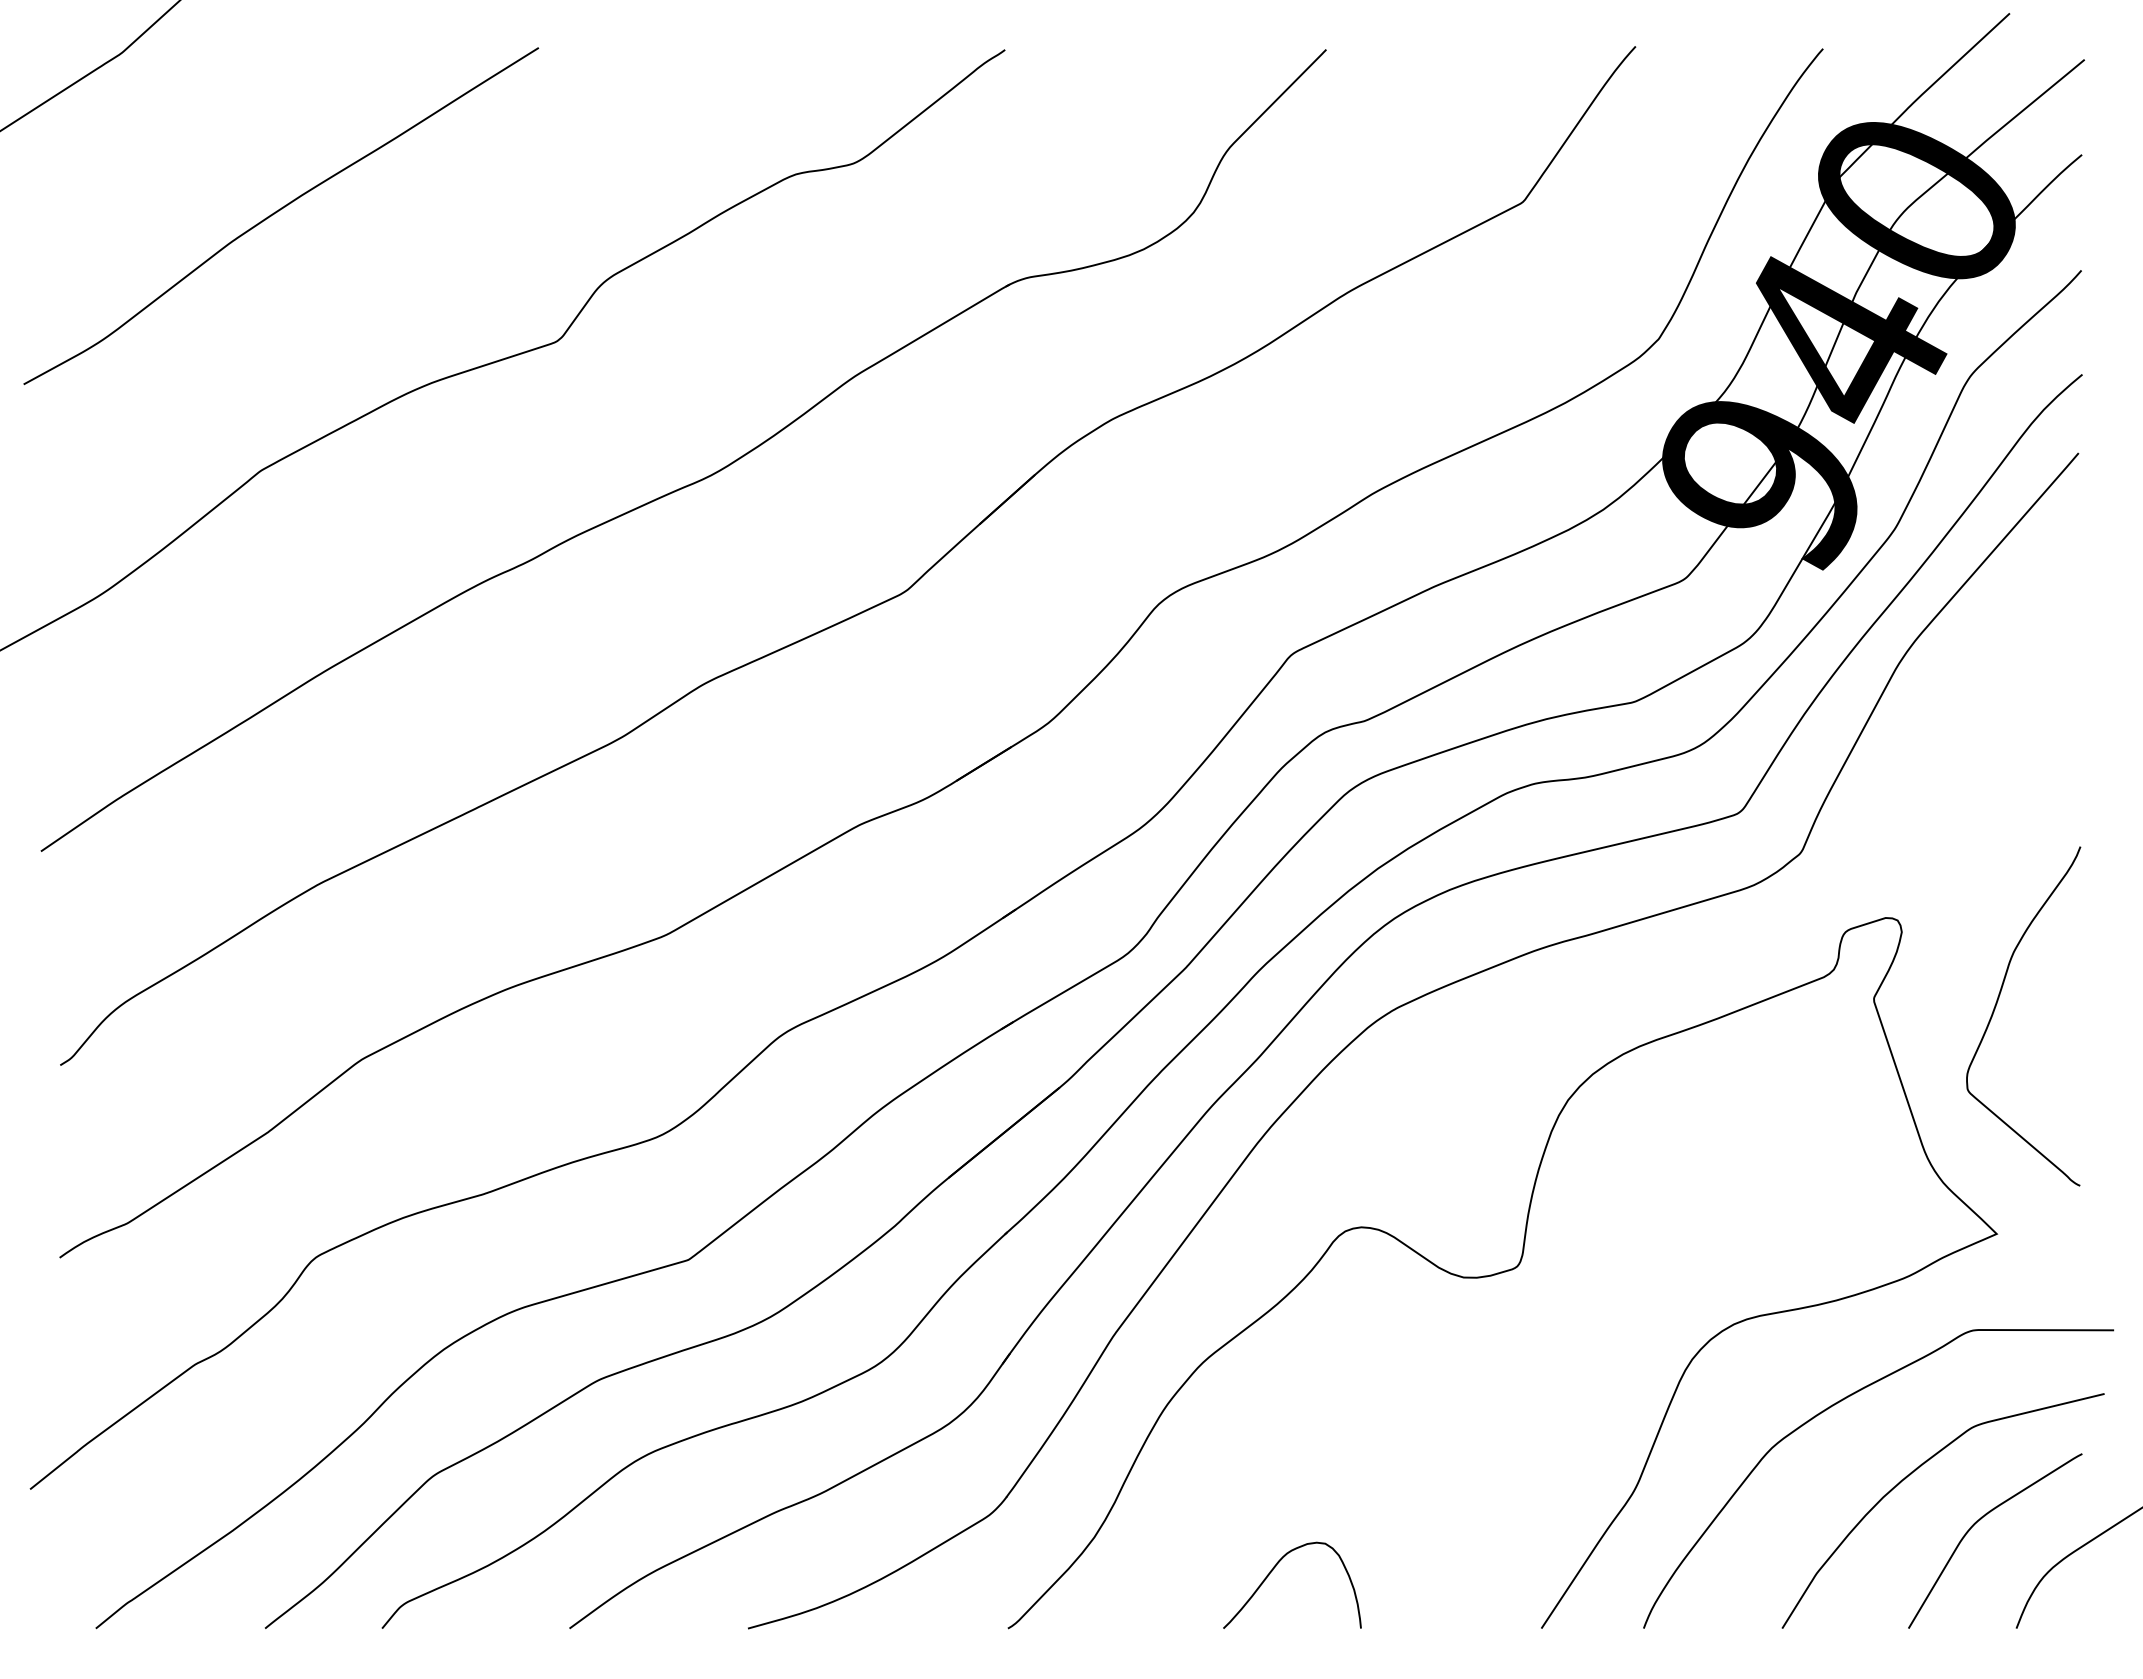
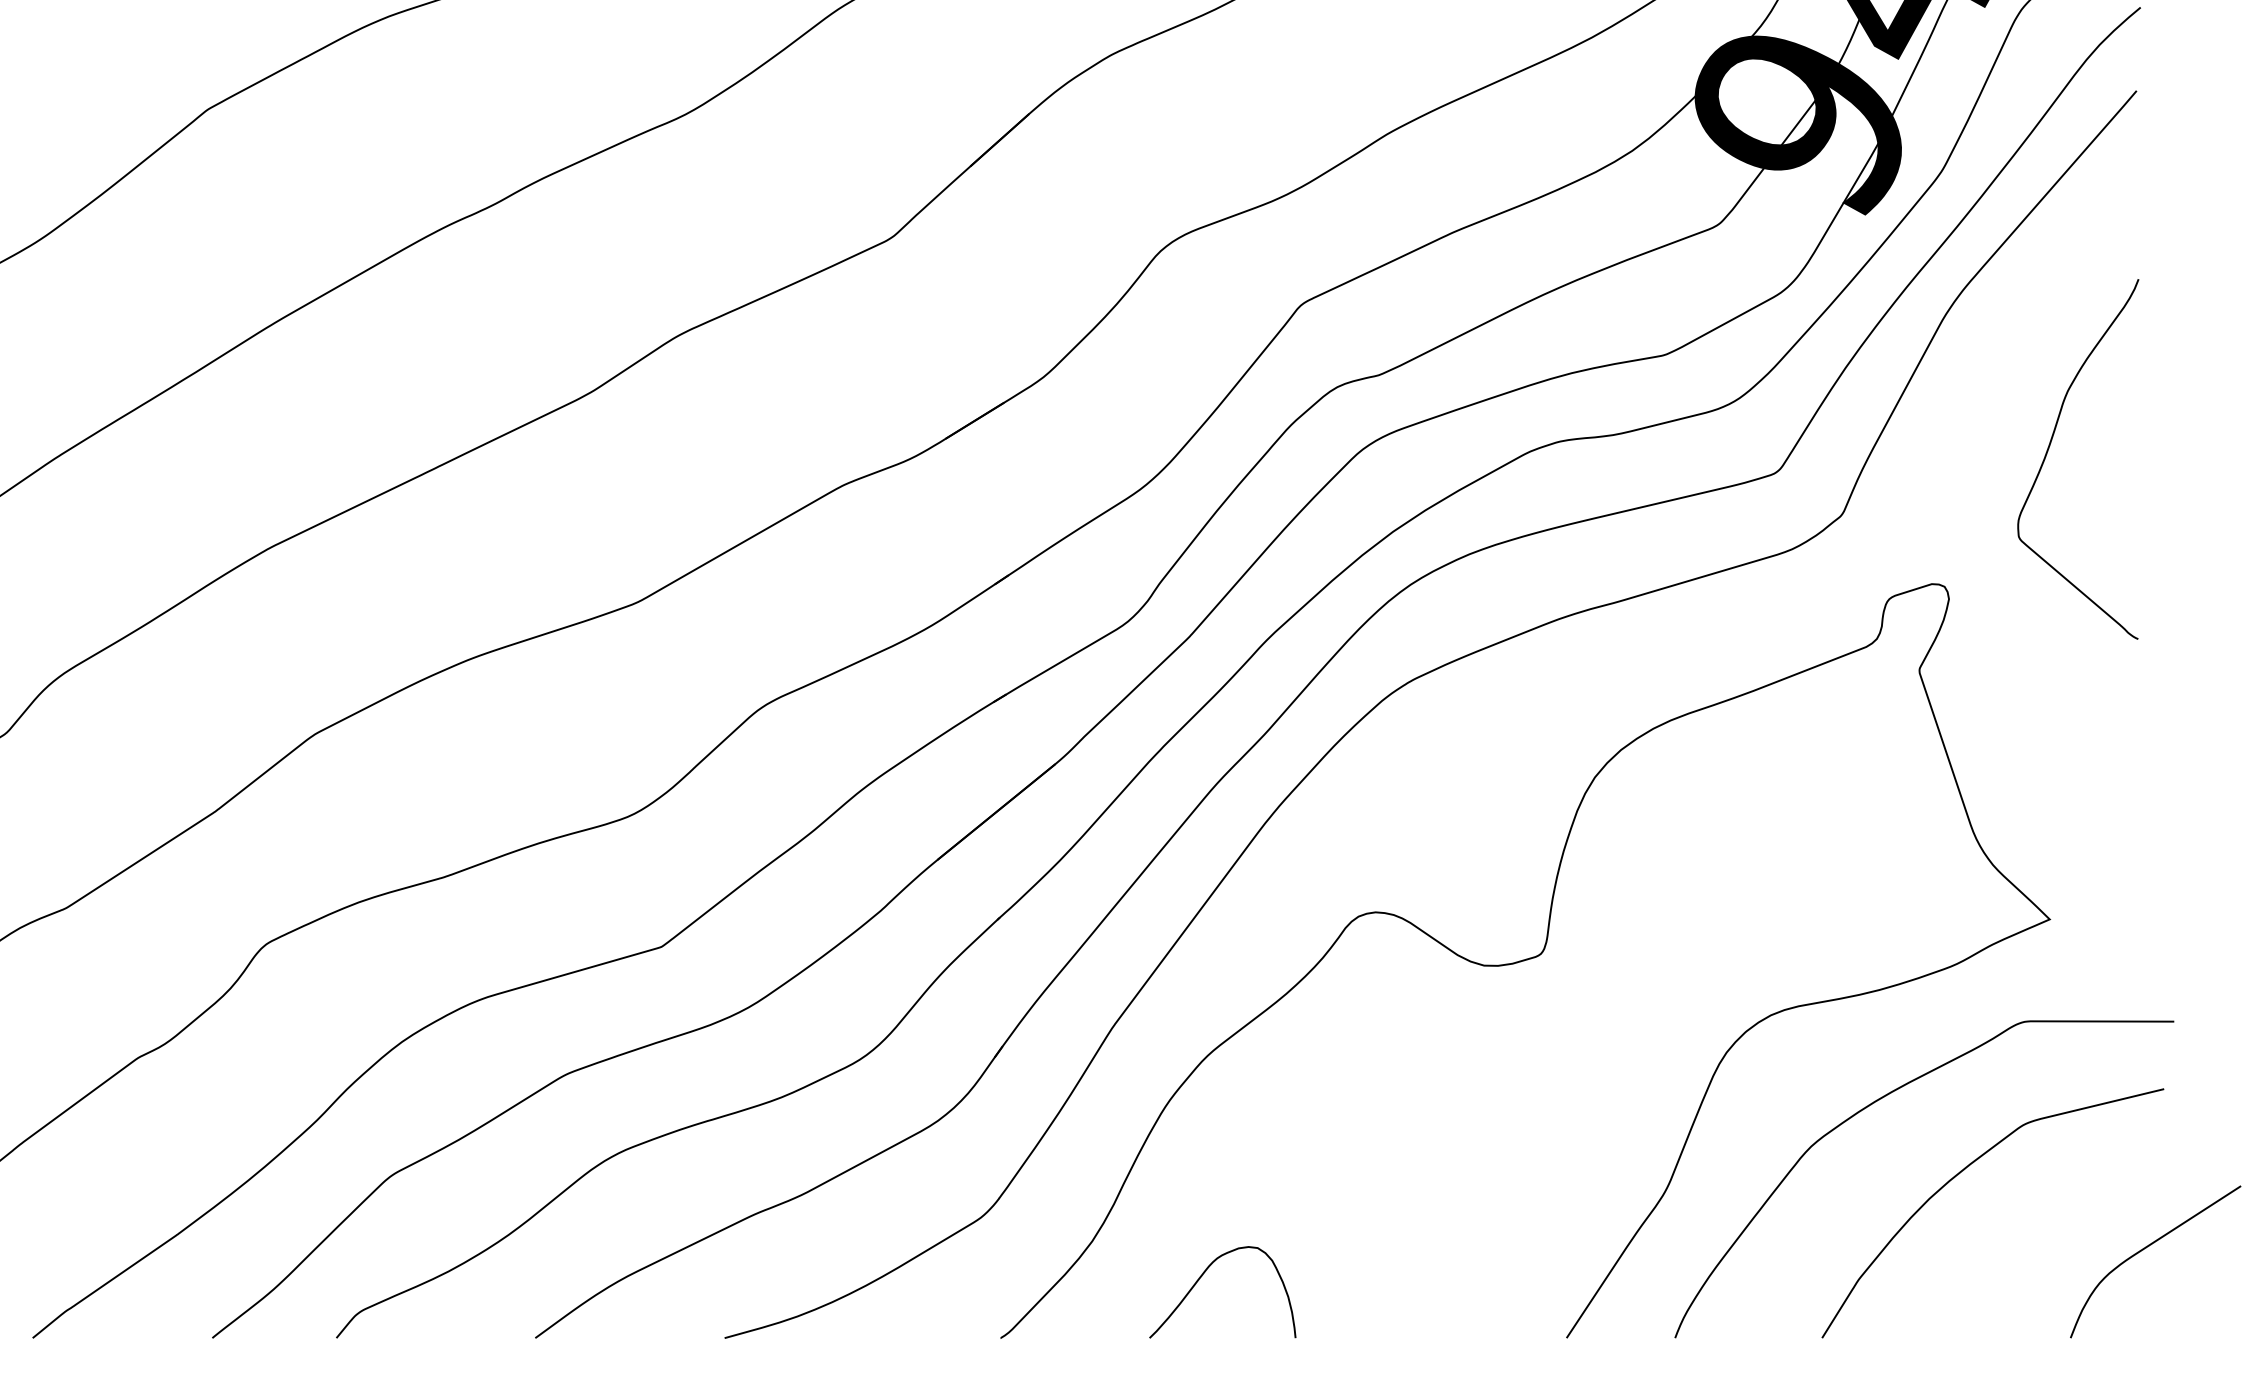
curve: (1996, 1006) -> (2049, 448), moved
curve: (1980, 1520) -> (2032, 1223), removed
curve: (1273, 1570) -> (1202, 1276), moved

